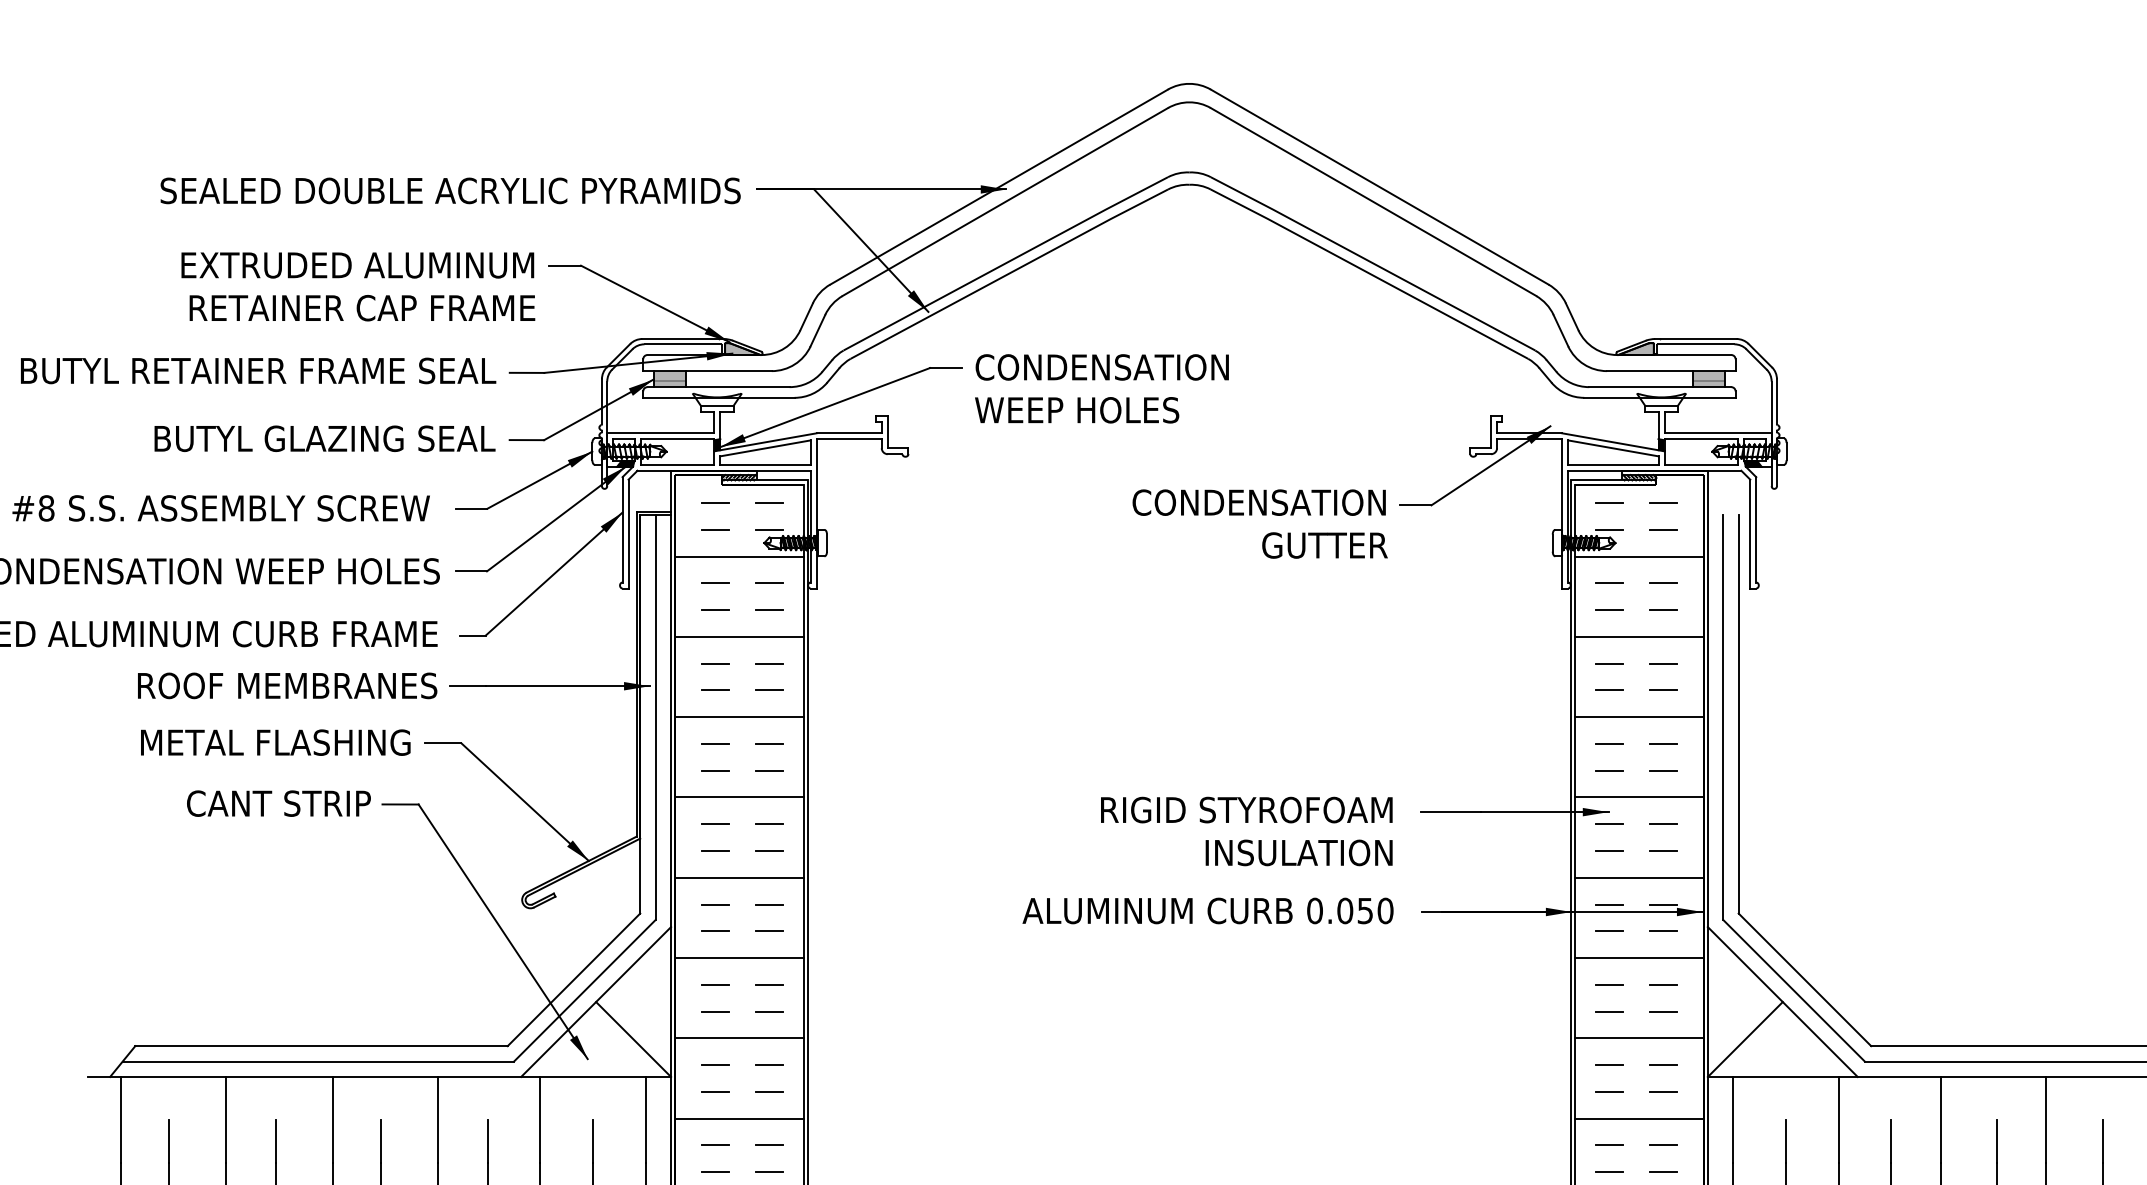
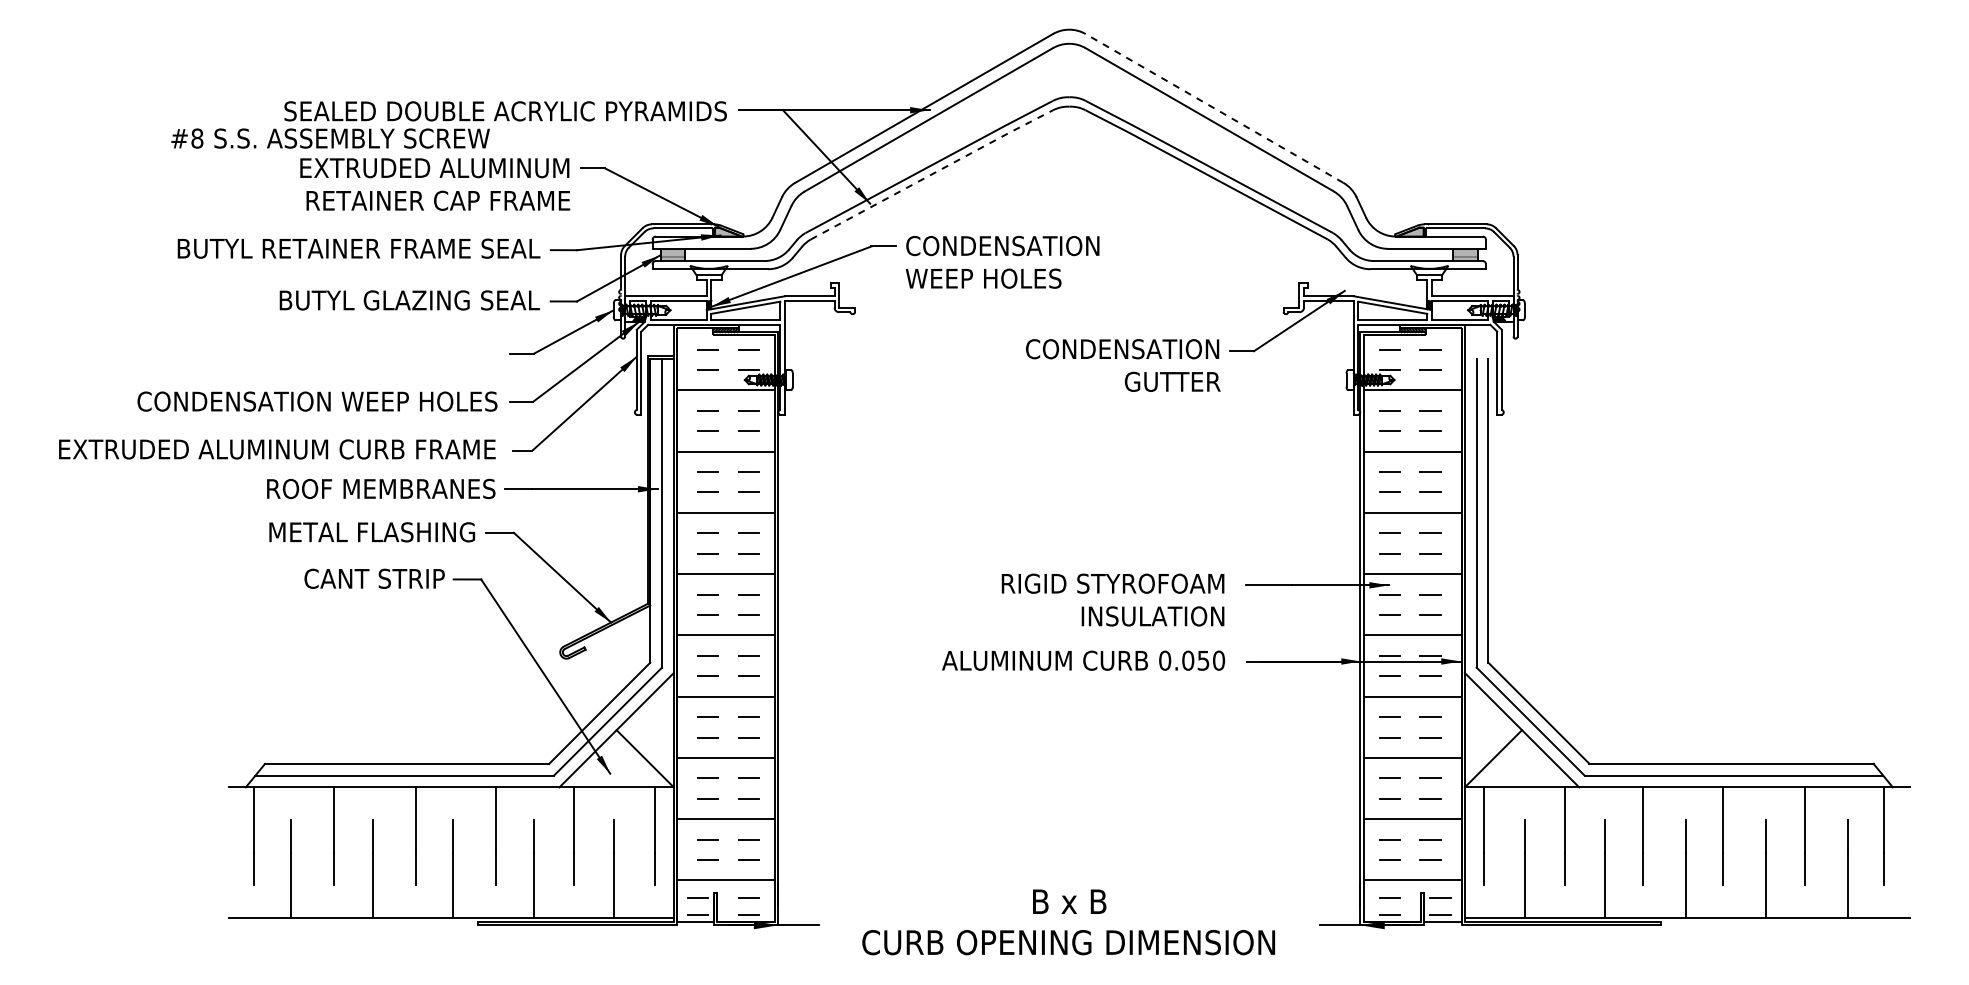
line: (1379, 187) -> (1214, 108), solid -> dashed
line: (1010, 272) -> (932, 173), solid -> dashed
text: (221, 508) -> (330, 138), moved

